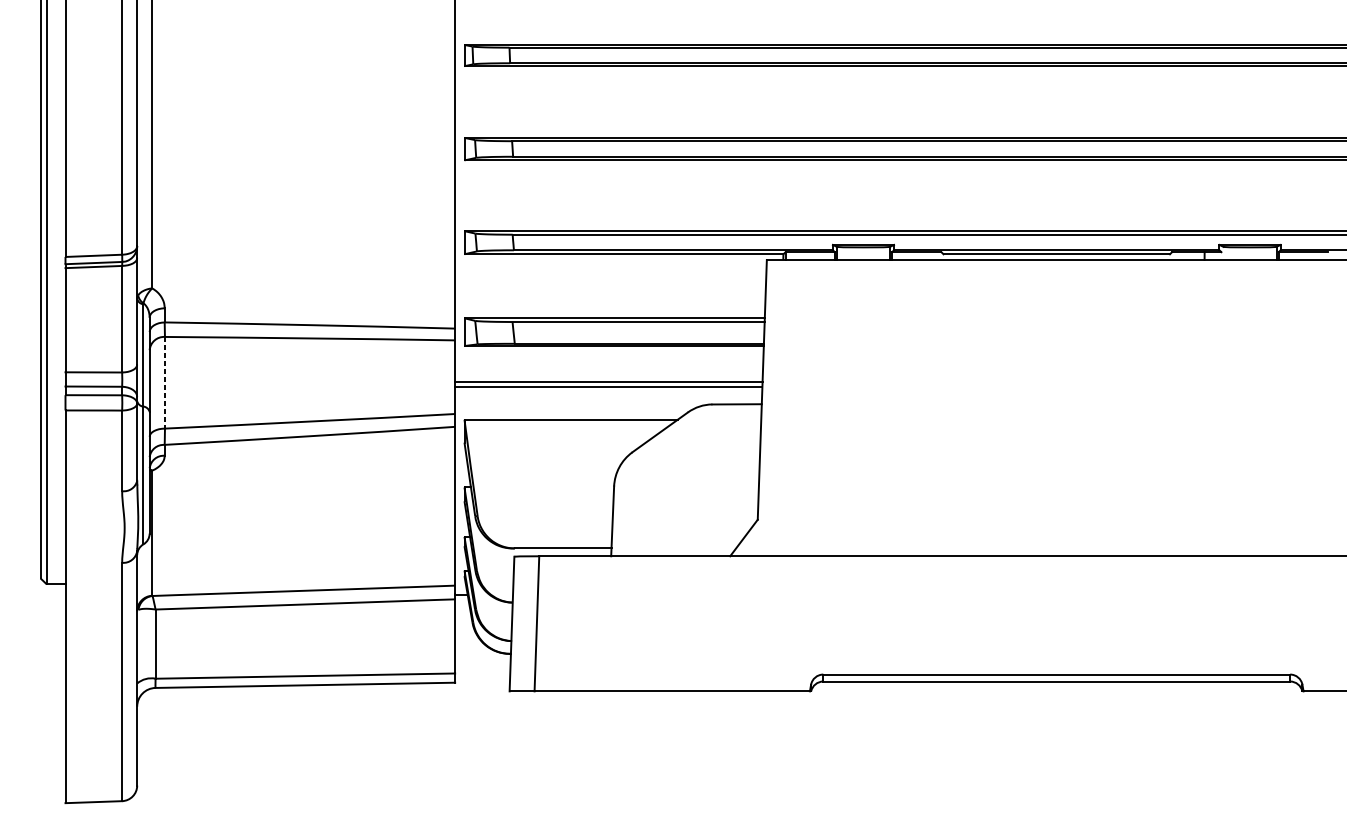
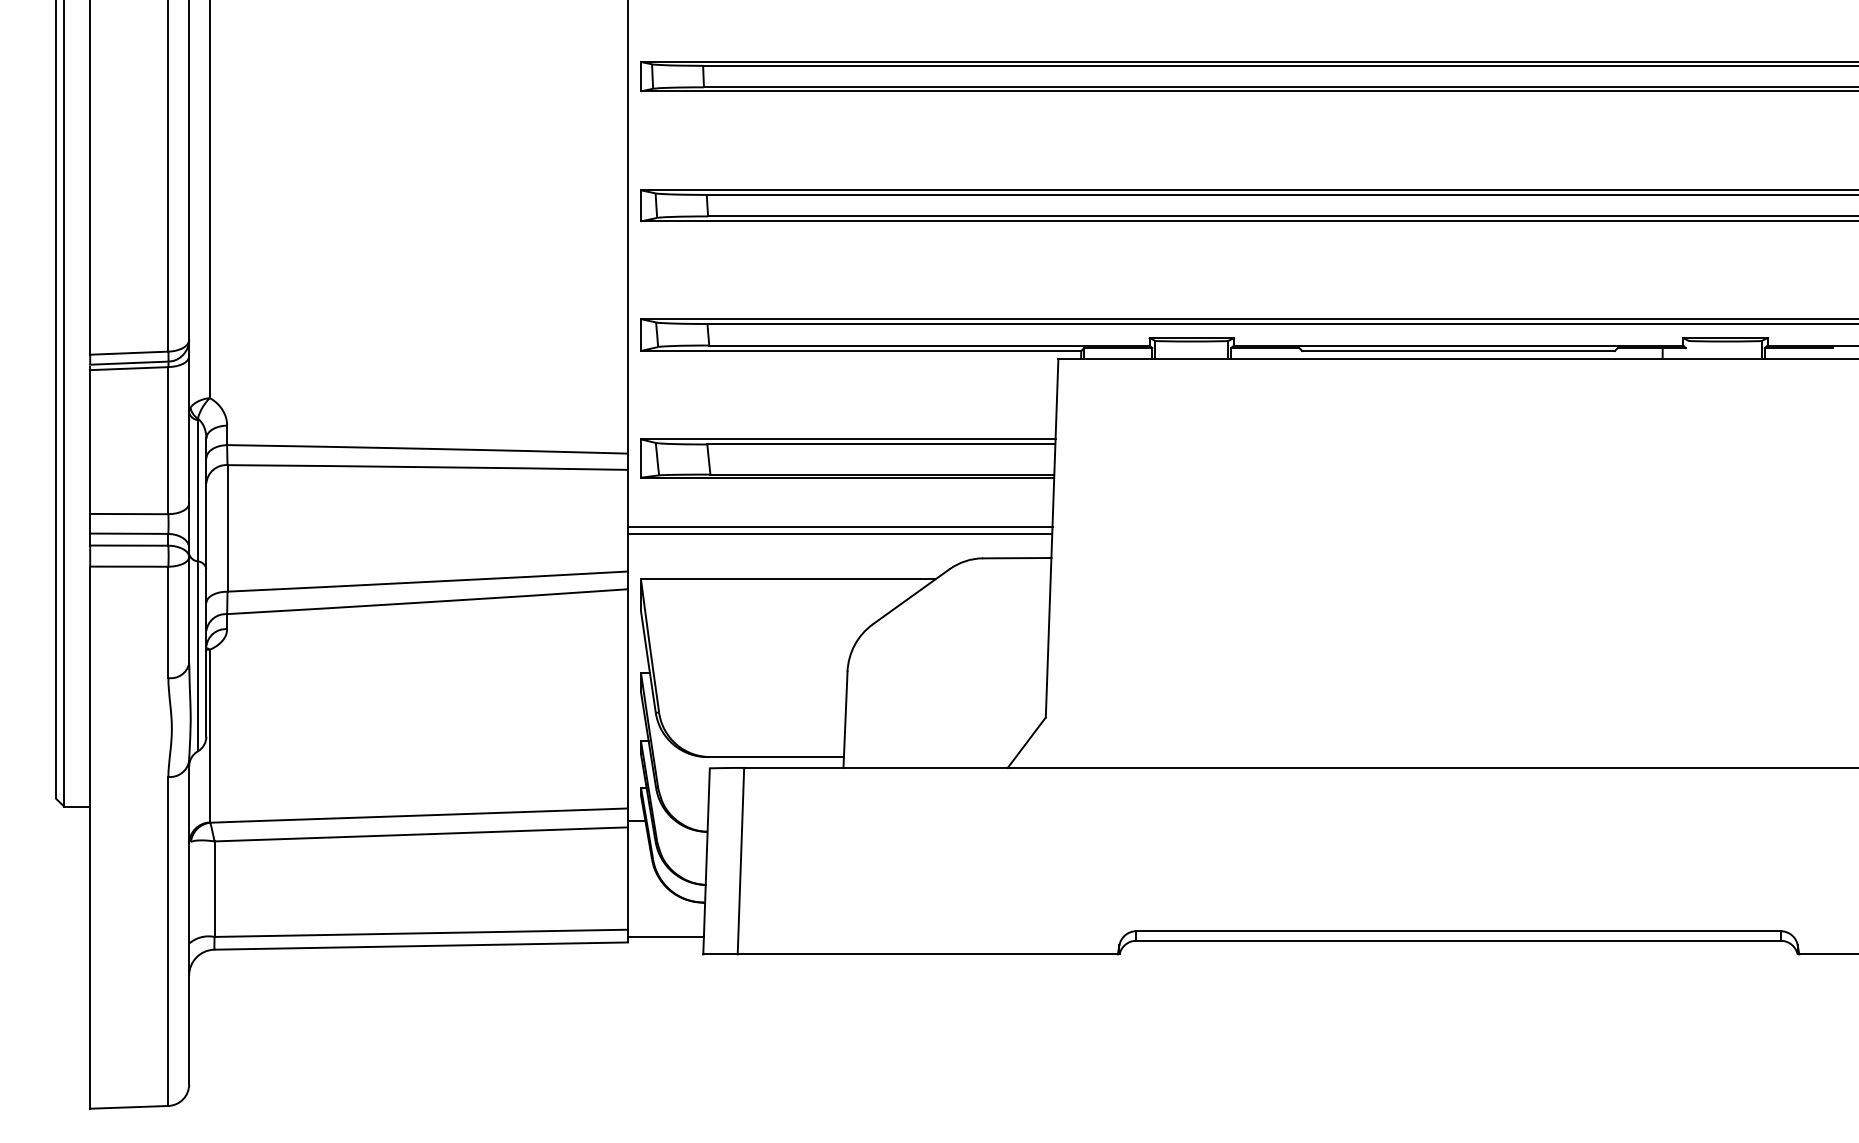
line: (164, 382) -> (227, 528), dashed -> solid
line: (482, 679) -> (665, 937), added

